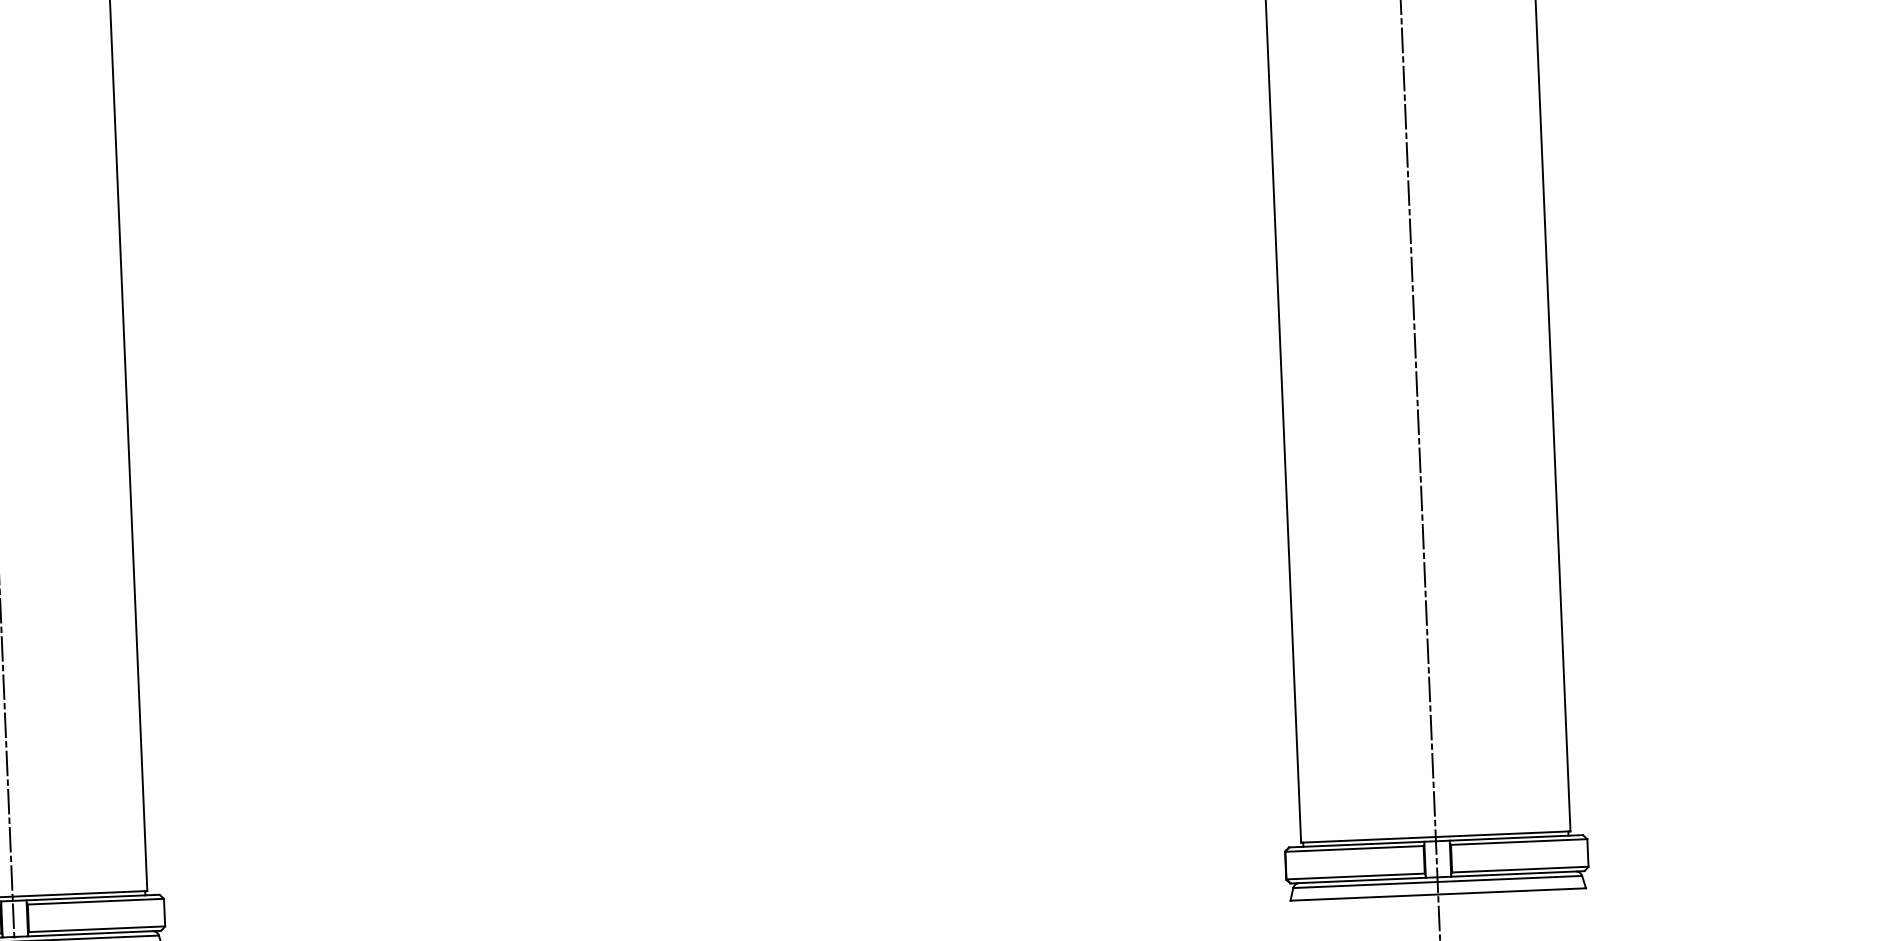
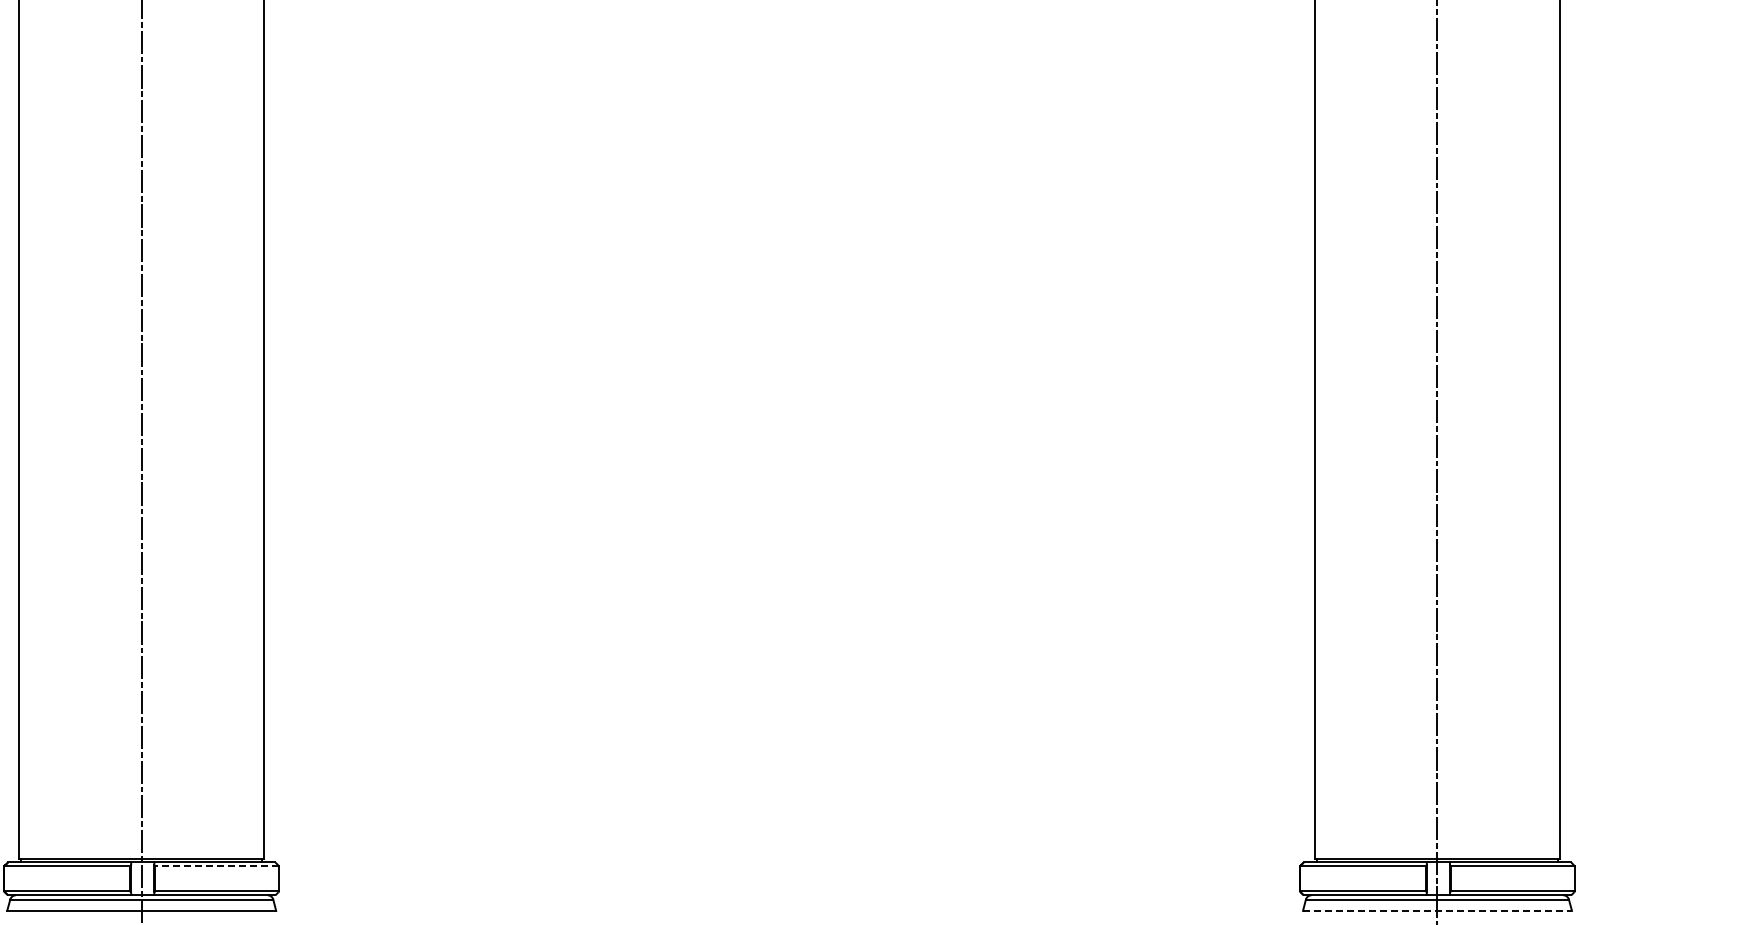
line: (1439, 893) -> (1438, 910), solid -> dashed
line: (96, 901) -> (217, 866), solid -> dashed

